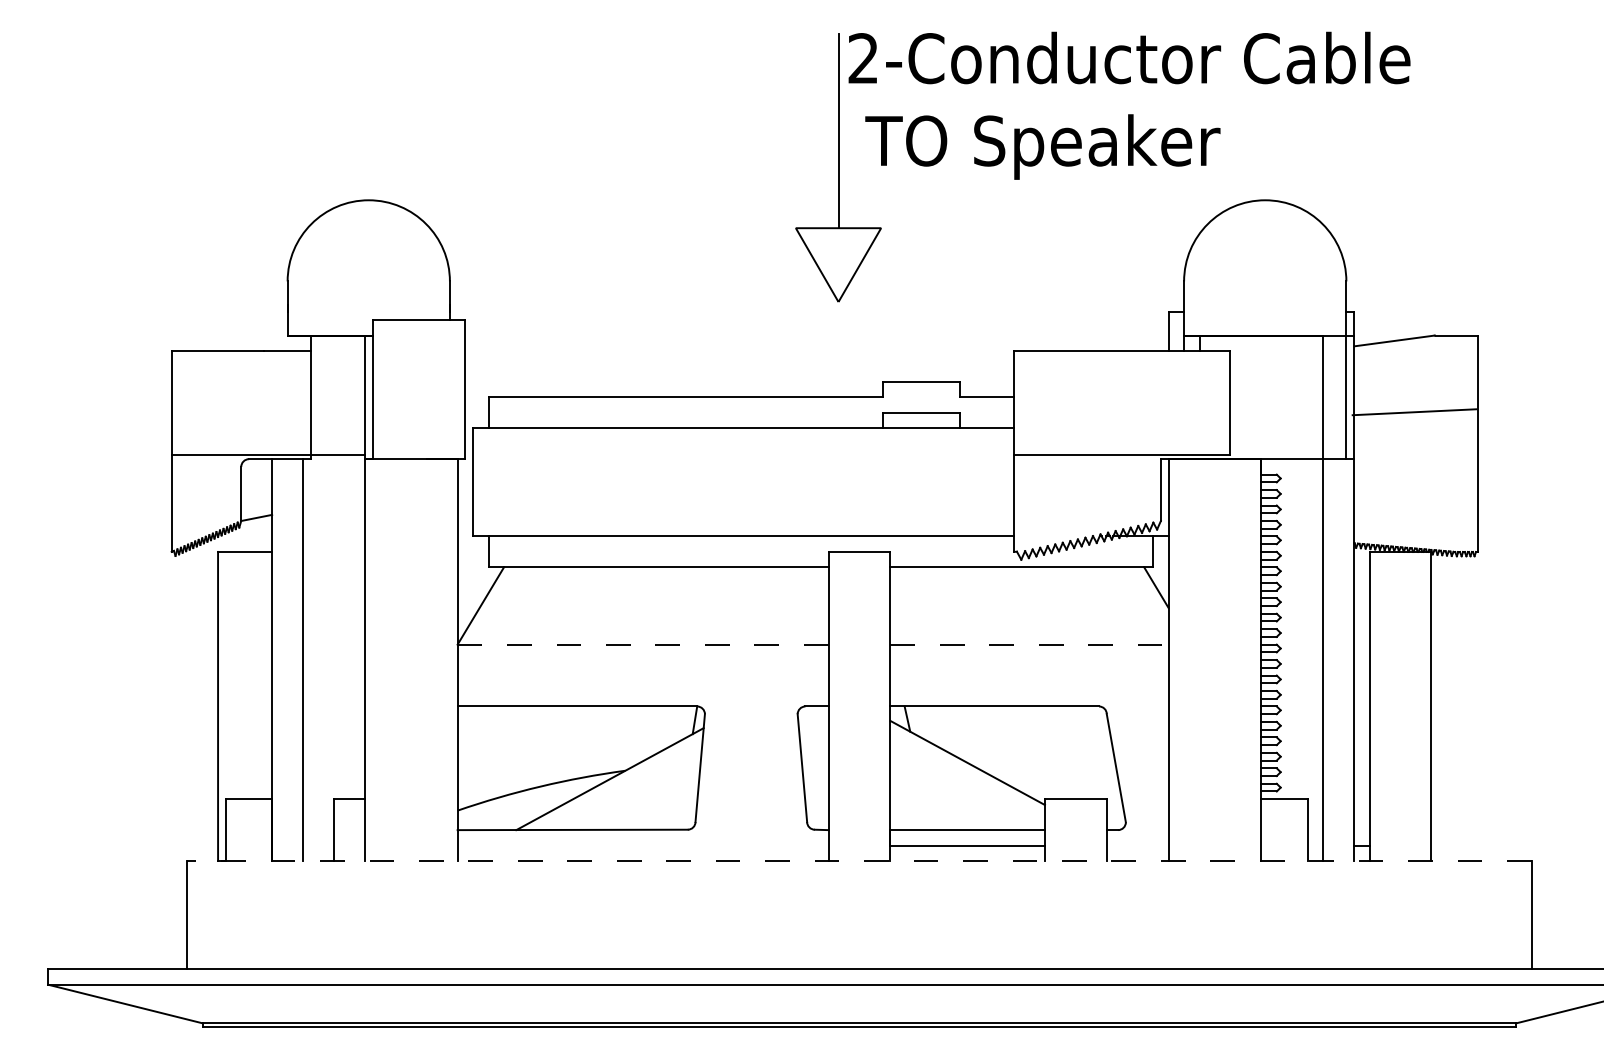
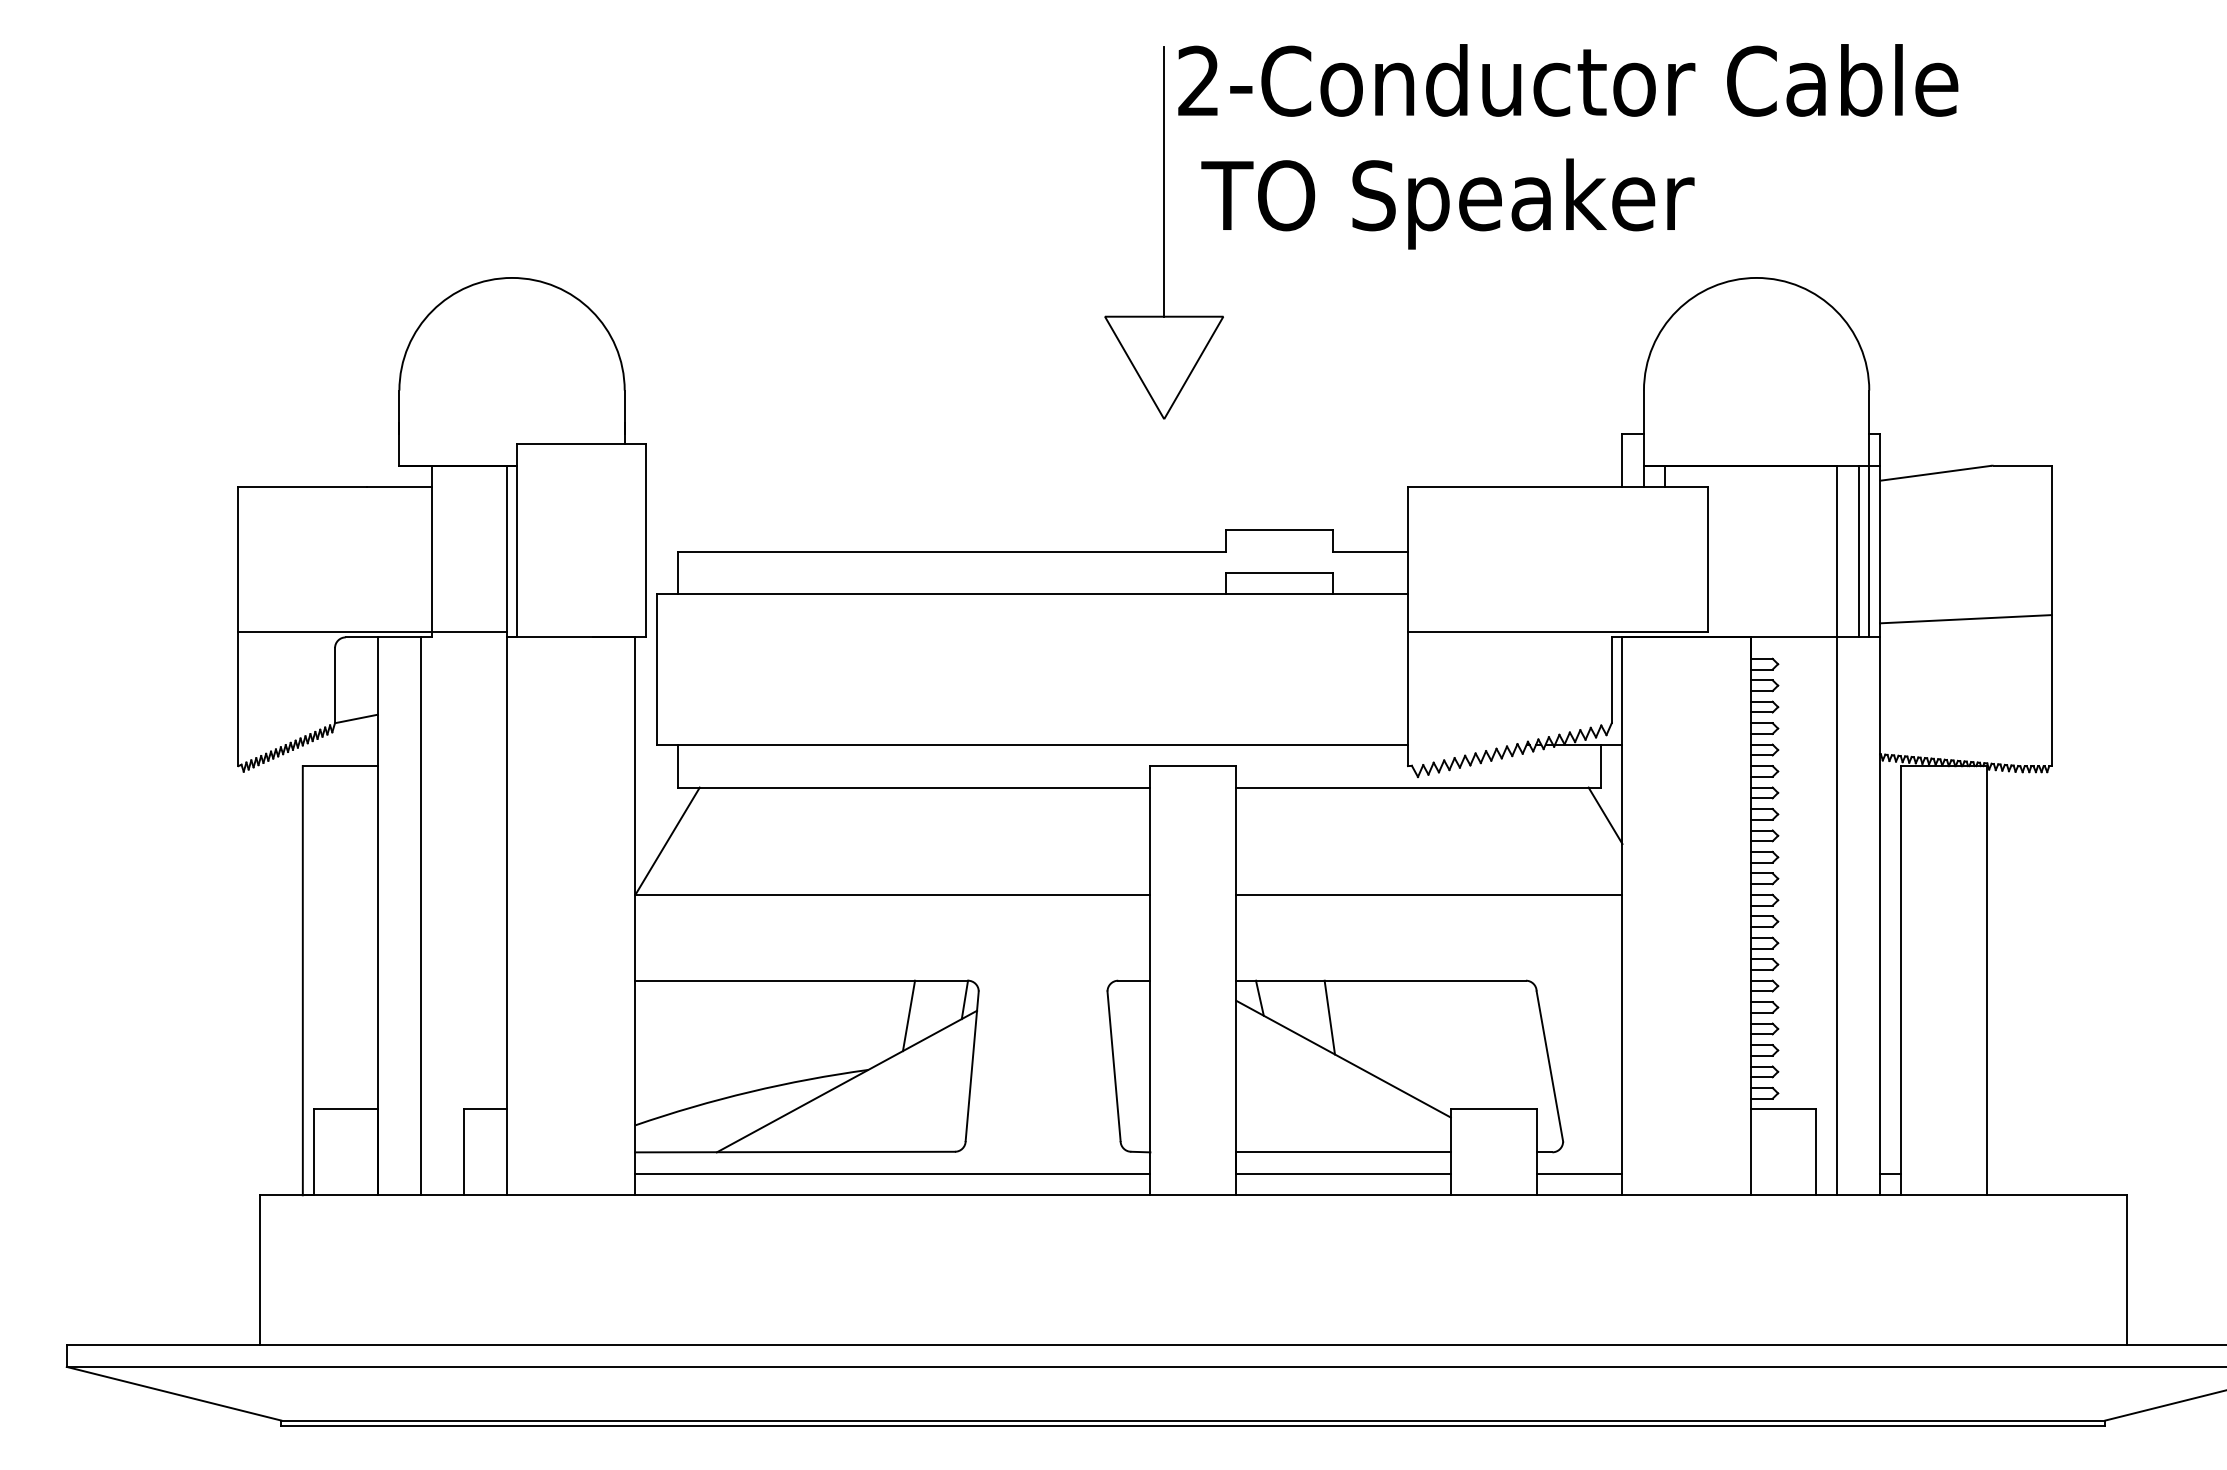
line: (1338, 397) -> (1858, 551), added
line: (1414, 412) -> (1965, 619), moved
line: (643, 644) -> (893, 894), dashed -> solid
line: (1029, 644) -> (1429, 894), dashed -> solid
line: (654, 731) -> (908, 1015), added
line: (957, 732) -> (1329, 1017), added
line: (642, 845) -> (892, 1173), added
line: (1137, 845) -> (1579, 1173), added
line: (858, 861) -> (1192, 1195), dashed -> solid

